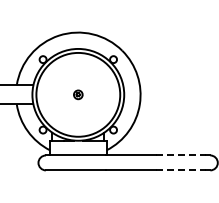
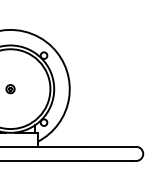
line: (181, 155) -> (108, 146), dashed -> solid
line: (181, 170) -> (108, 161), dashed -> solid

